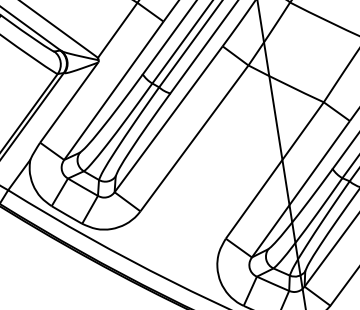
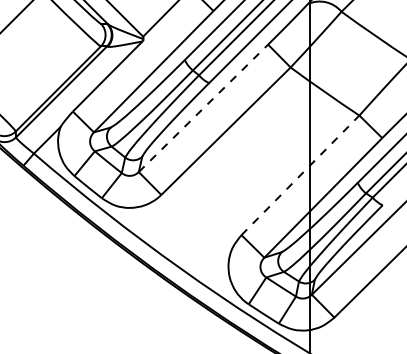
line: (168, 119) -> (203, 108), solid -> dashed
line: (273, 170) -> (299, 175), solid -> dashed

